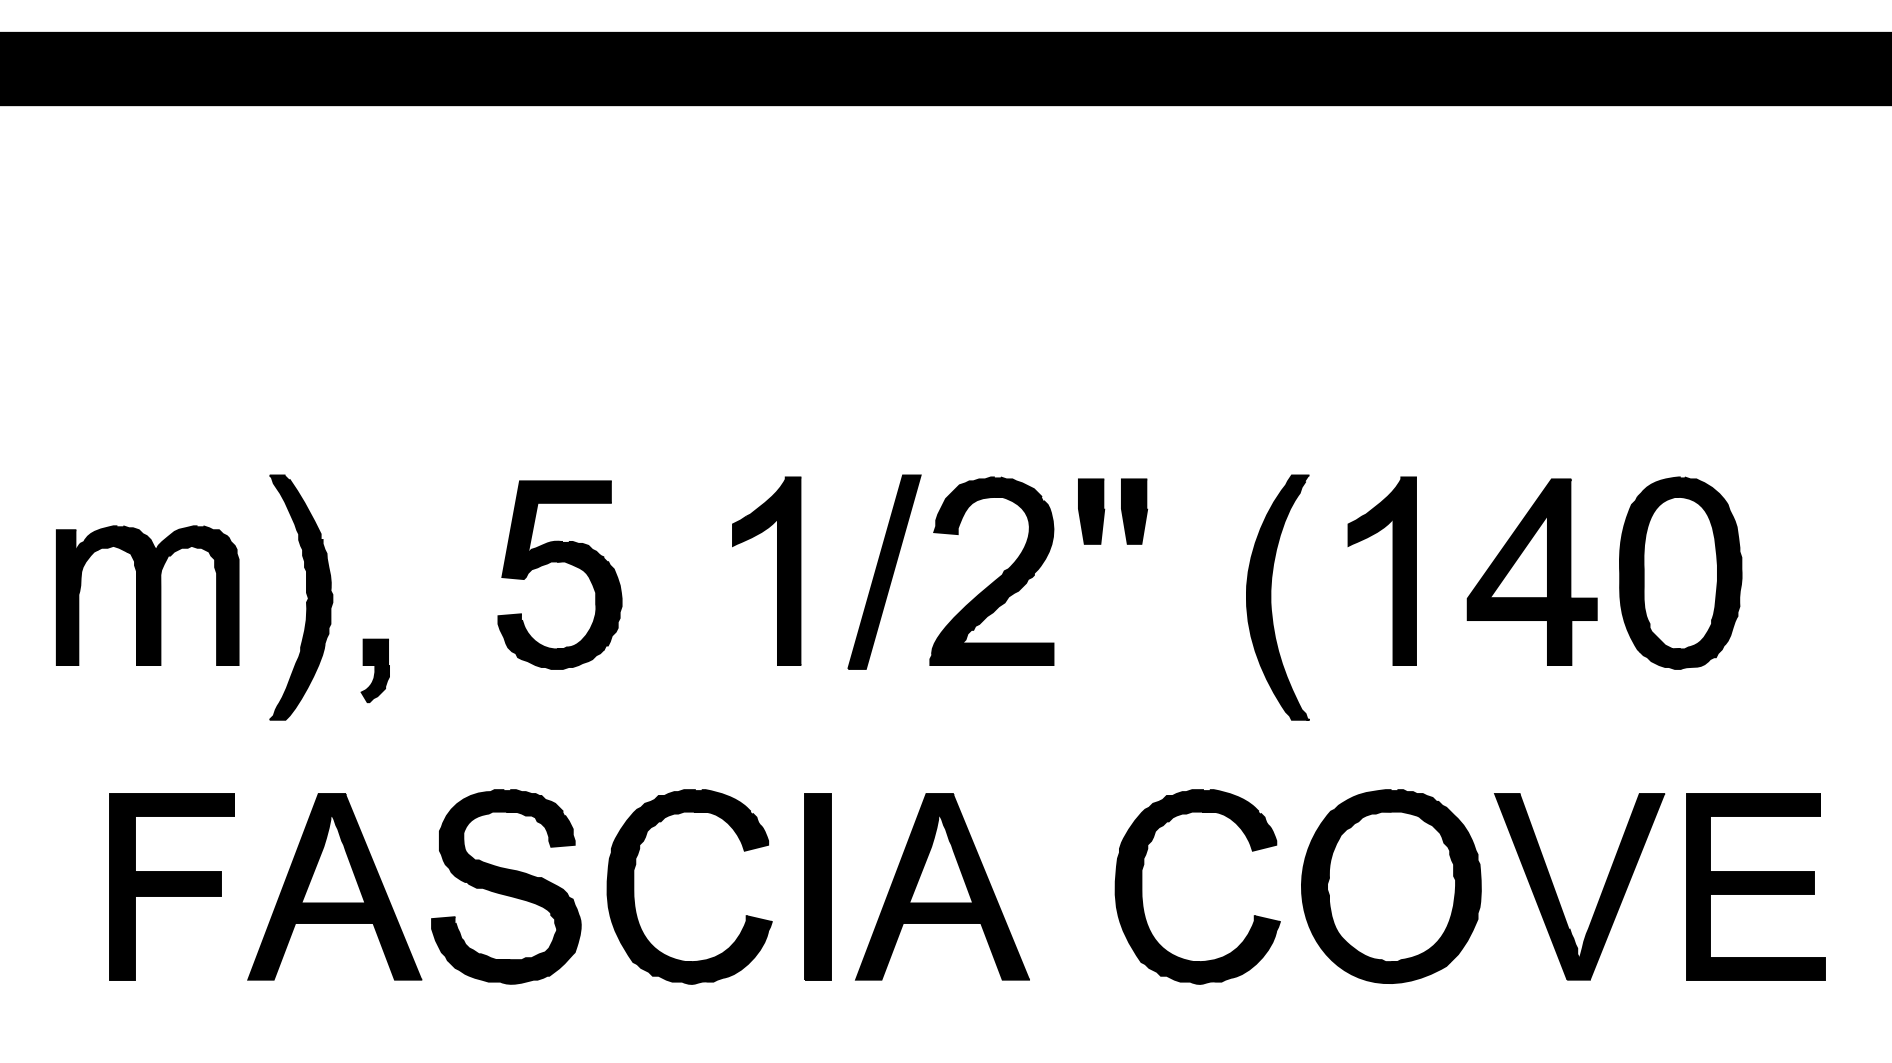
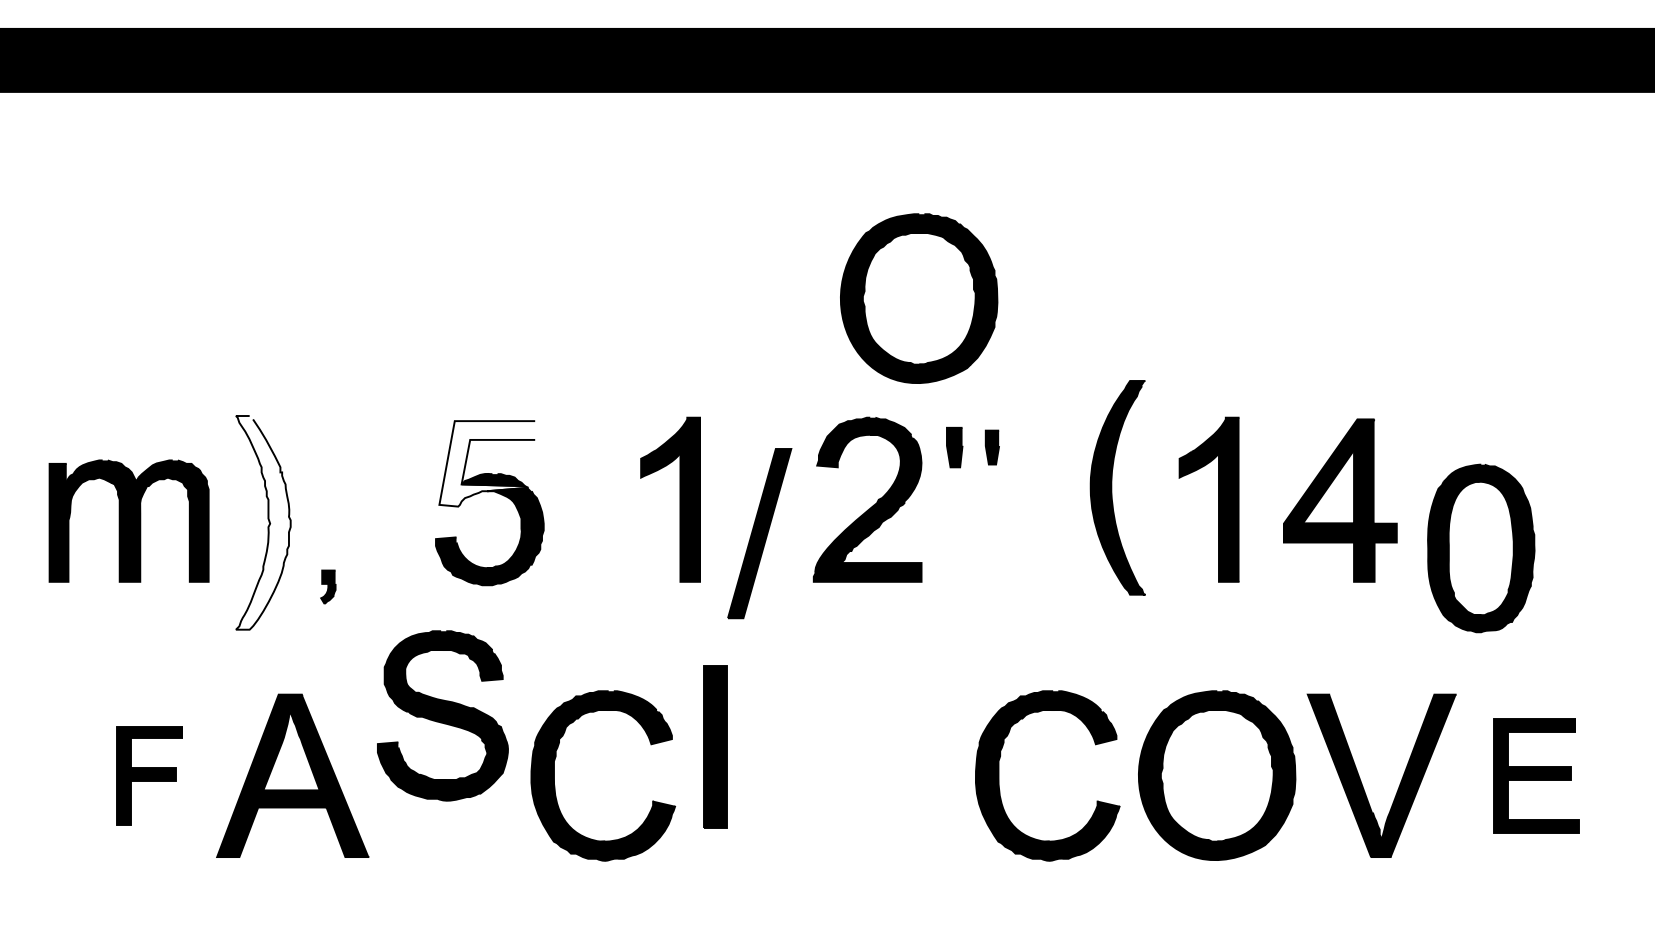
part: (1051, 341) -> (919, 298), added
part: (1091, 511) -> (954, 447), size x0.7
part: (1134, 511) -> (992, 447), size x0.6
fill: (557, 529) -> (487, 463), removed
part: (884, 572) -> (759, 533), moved
part: (1681, 573) -> (1481, 548), moved
fill: (300, 597) -> (262, 522), removed
part: (1277, 597) -> (1117, 487), moved
part: (375, 670) -> (328, 586), size x0.6
part: (170, 886) -> (149, 775), size x0.6
part: (505, 886) -> (442, 715), moved
part: (817, 886) -> (715, 746), moved
part: (941, 886) -> (823, 775), removed
part: (1755, 886) -> (1535, 775), size x0.7

